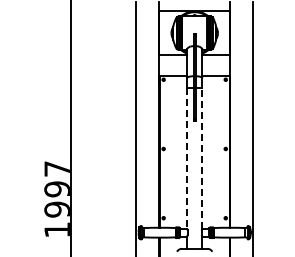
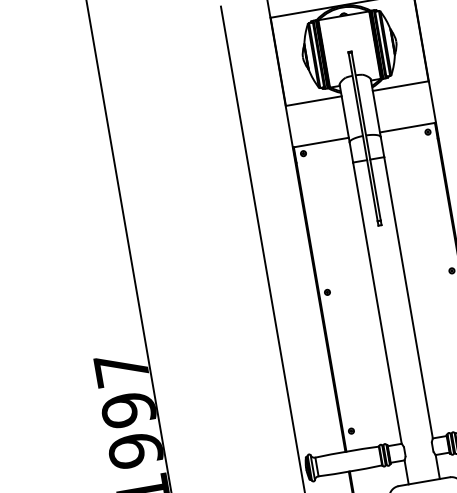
line: (202, 157) -> (408, 295), dashed -> solid
line: (186, 158) -> (376, 303), dashed -> solid

